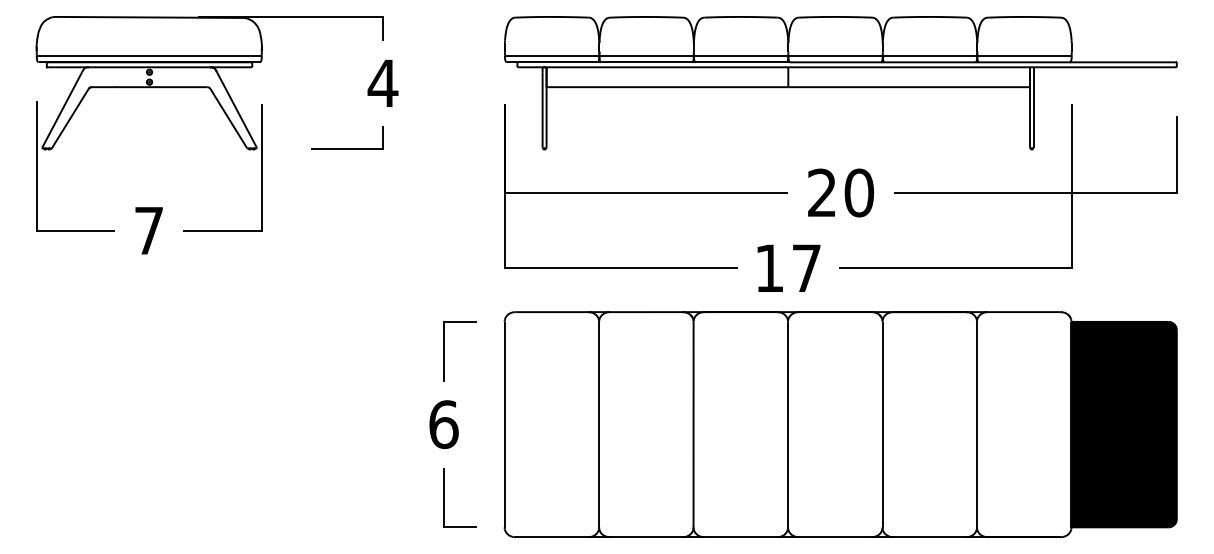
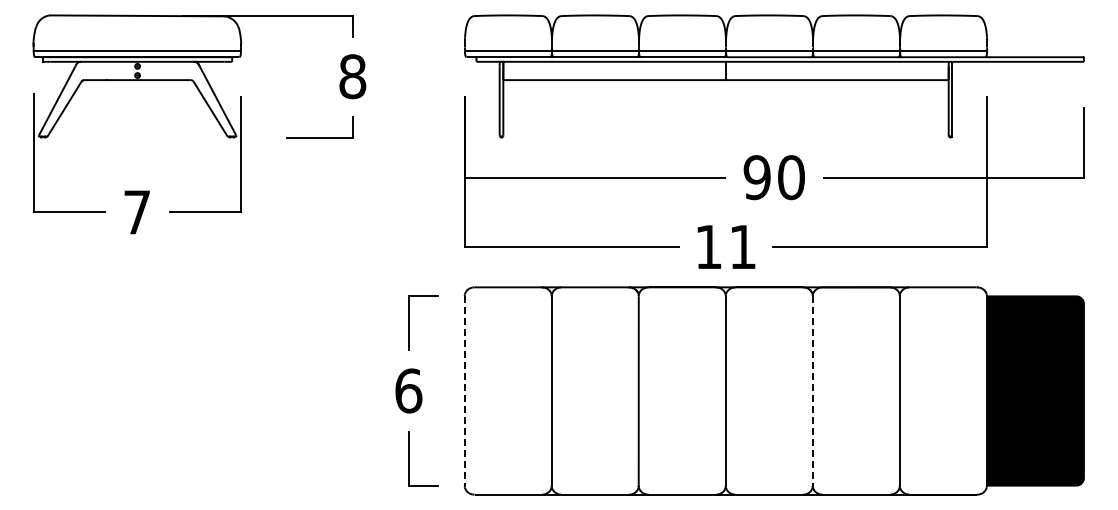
text: (382, 83) -> (352, 76), 4 -> 8
text: (821, 192) -> (756, 177), 20 -> 90
text: (806, 267) -> (742, 246), 17 -> 11
line: (504, 425) -> (464, 391), solid -> dashed
line: (882, 425) -> (812, 391), solid -> dashed

